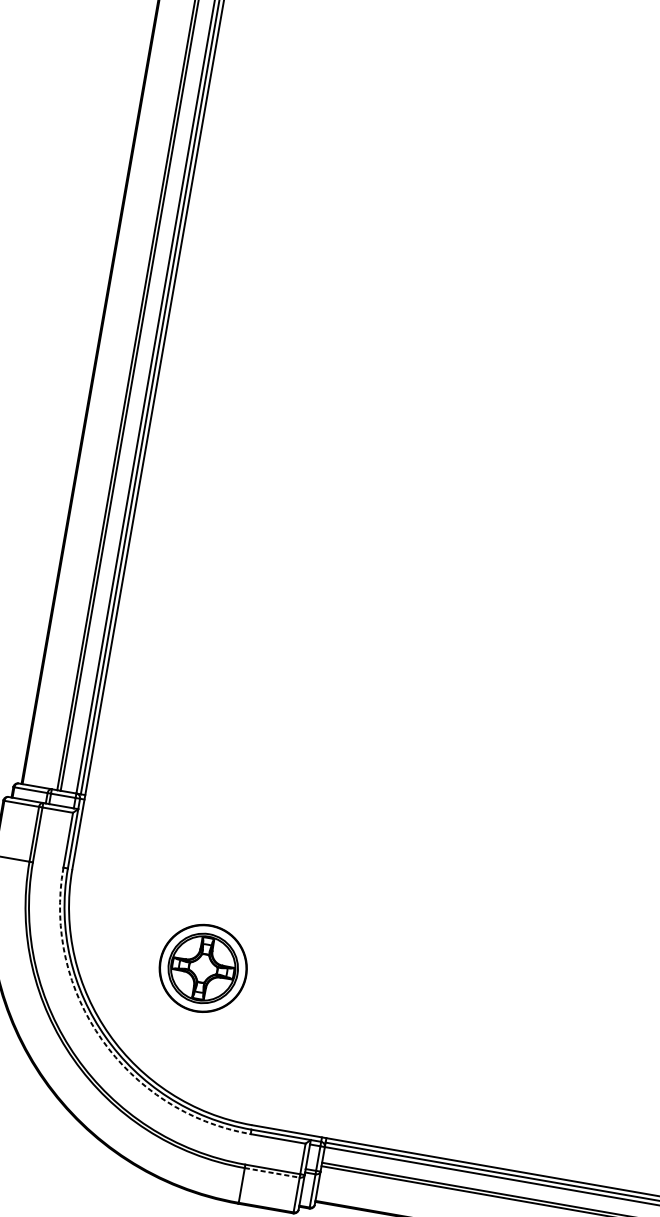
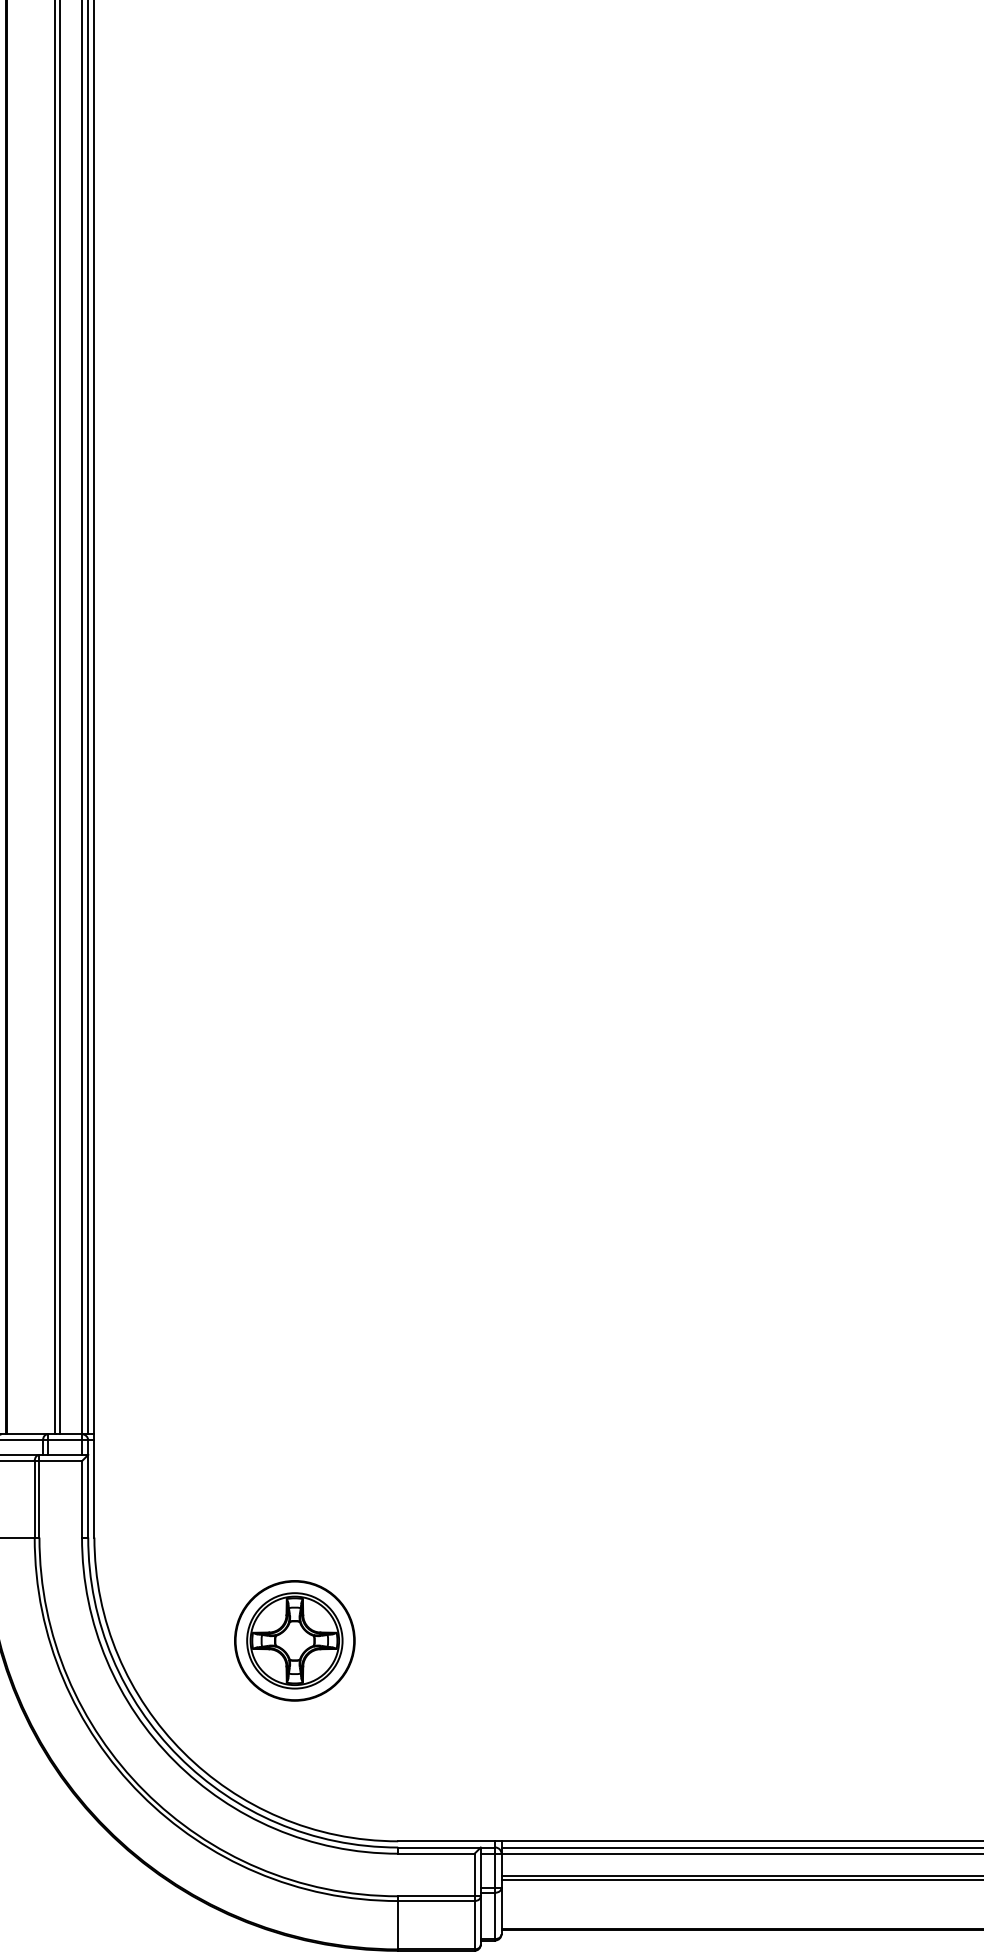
arc: (101, 1039) -> (174, 1761), dashed -> solid
line: (272, 1173) -> (436, 1901), dashed -> solid

